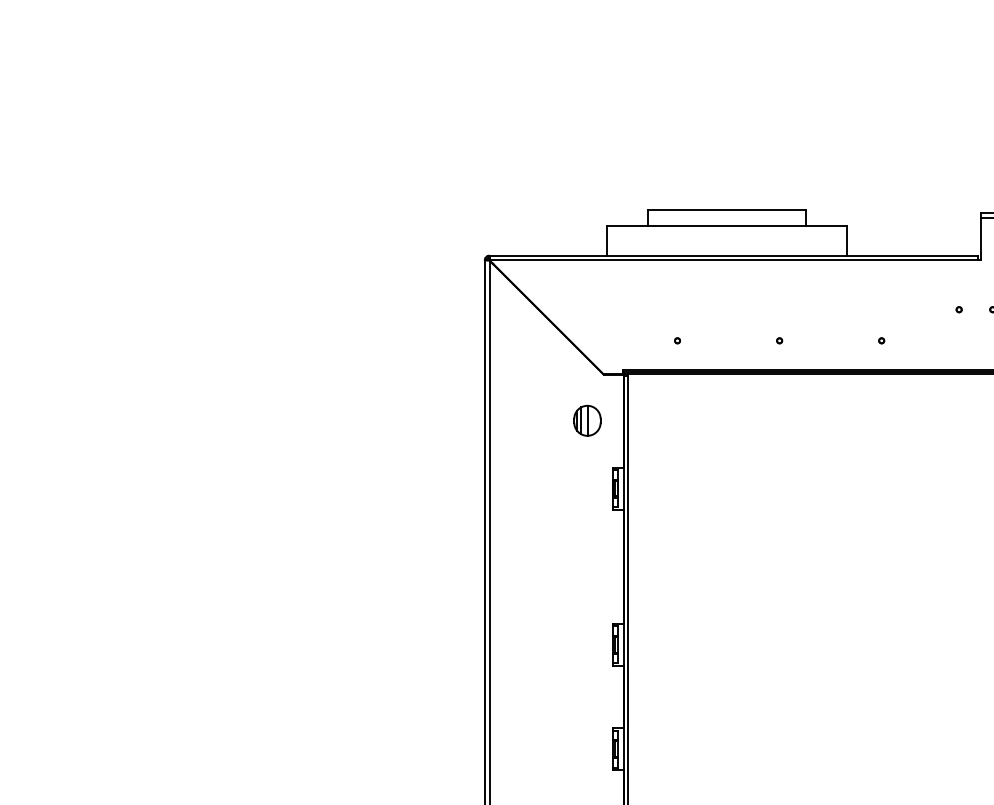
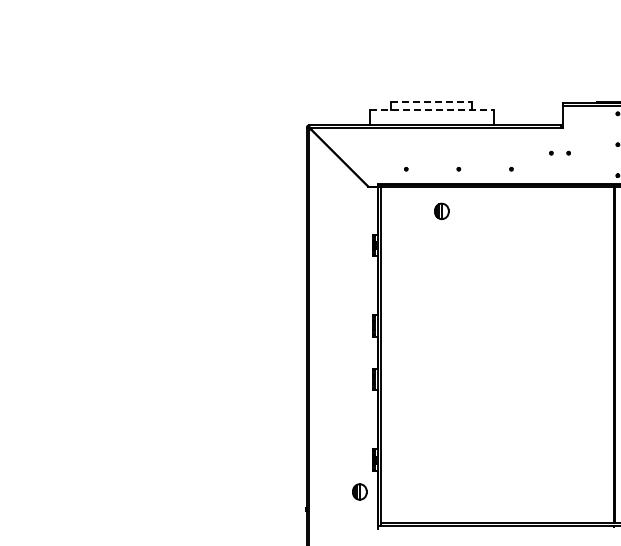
line: (726, 209) -> (431, 101), solid -> dashed
line: (726, 226) -> (431, 110), solid -> dashed
part: (586, 419) -> (441, 210), moved

